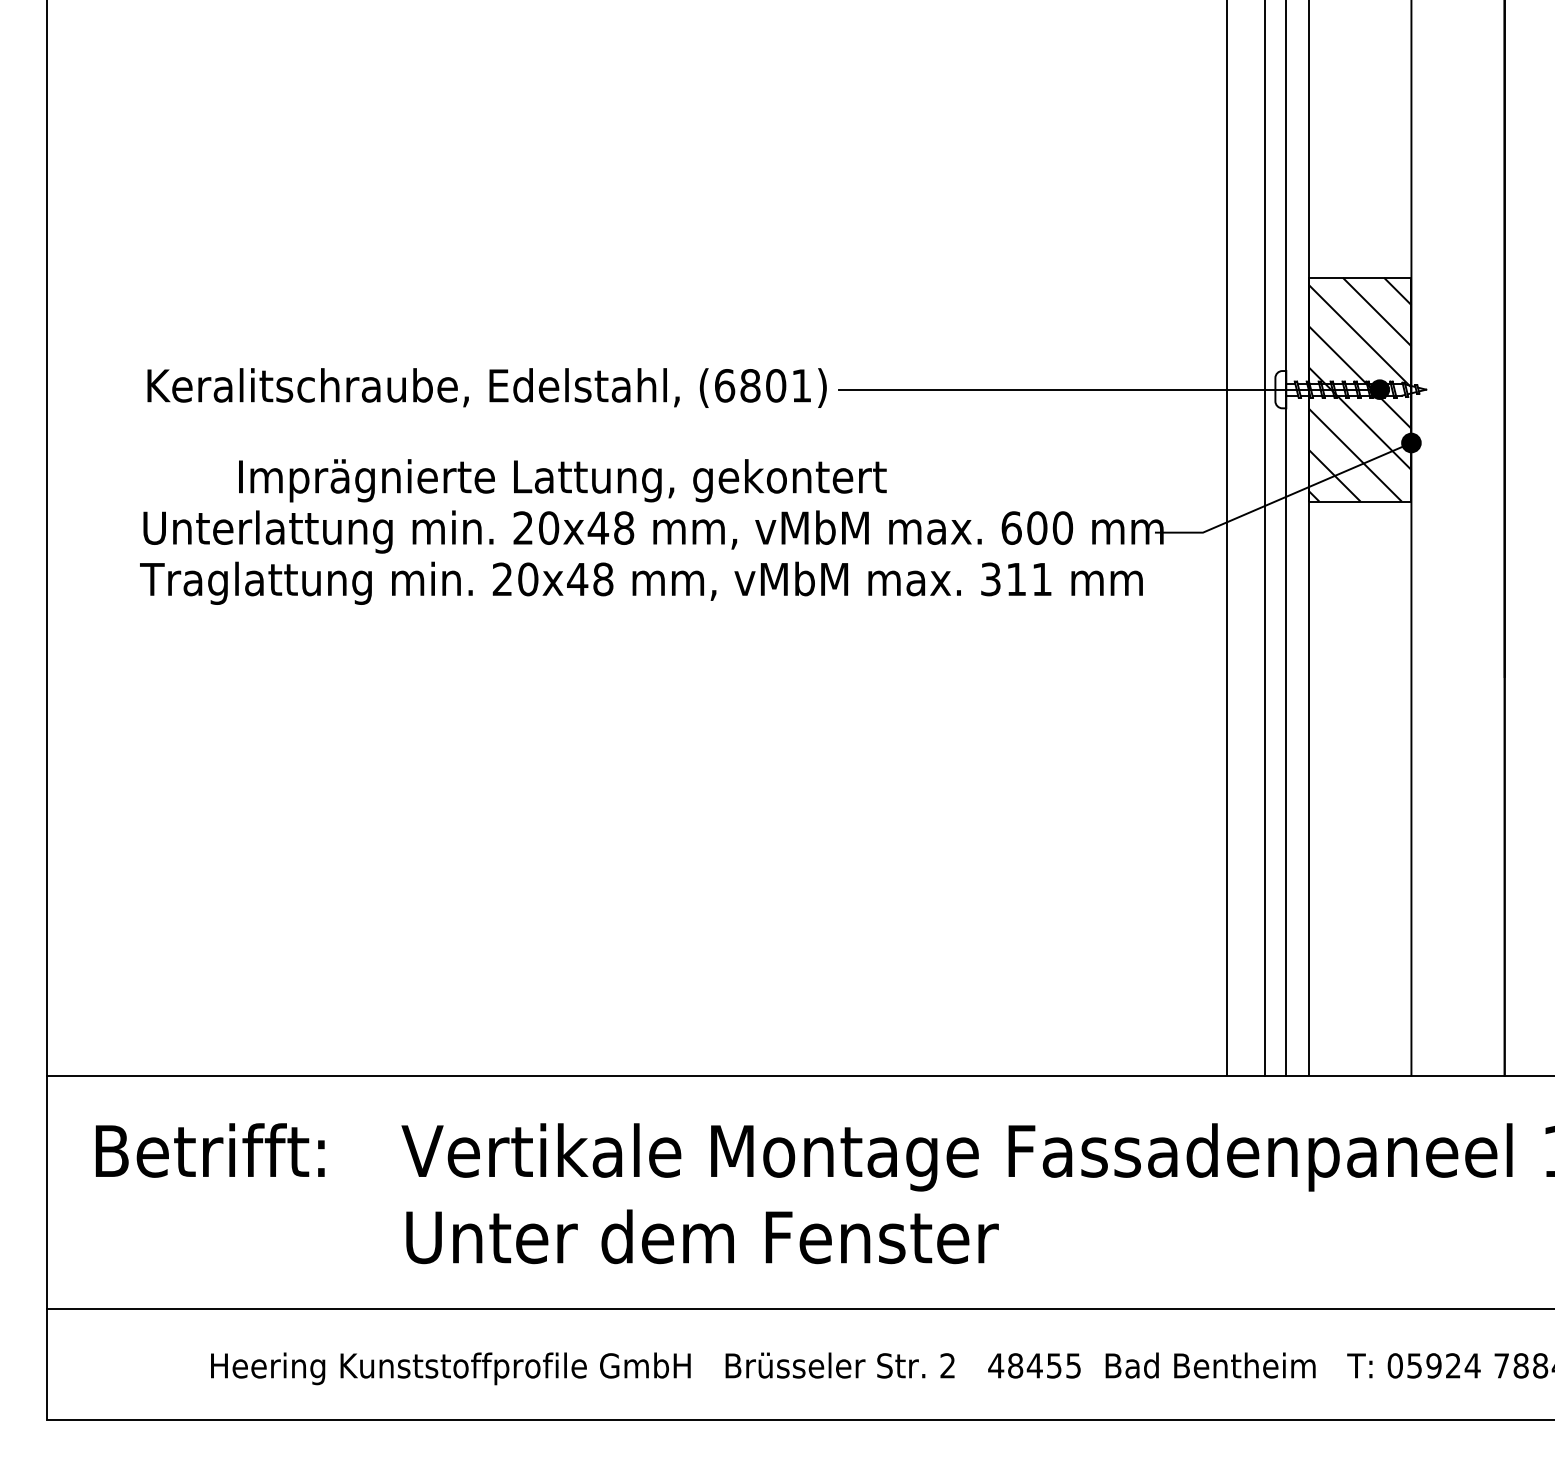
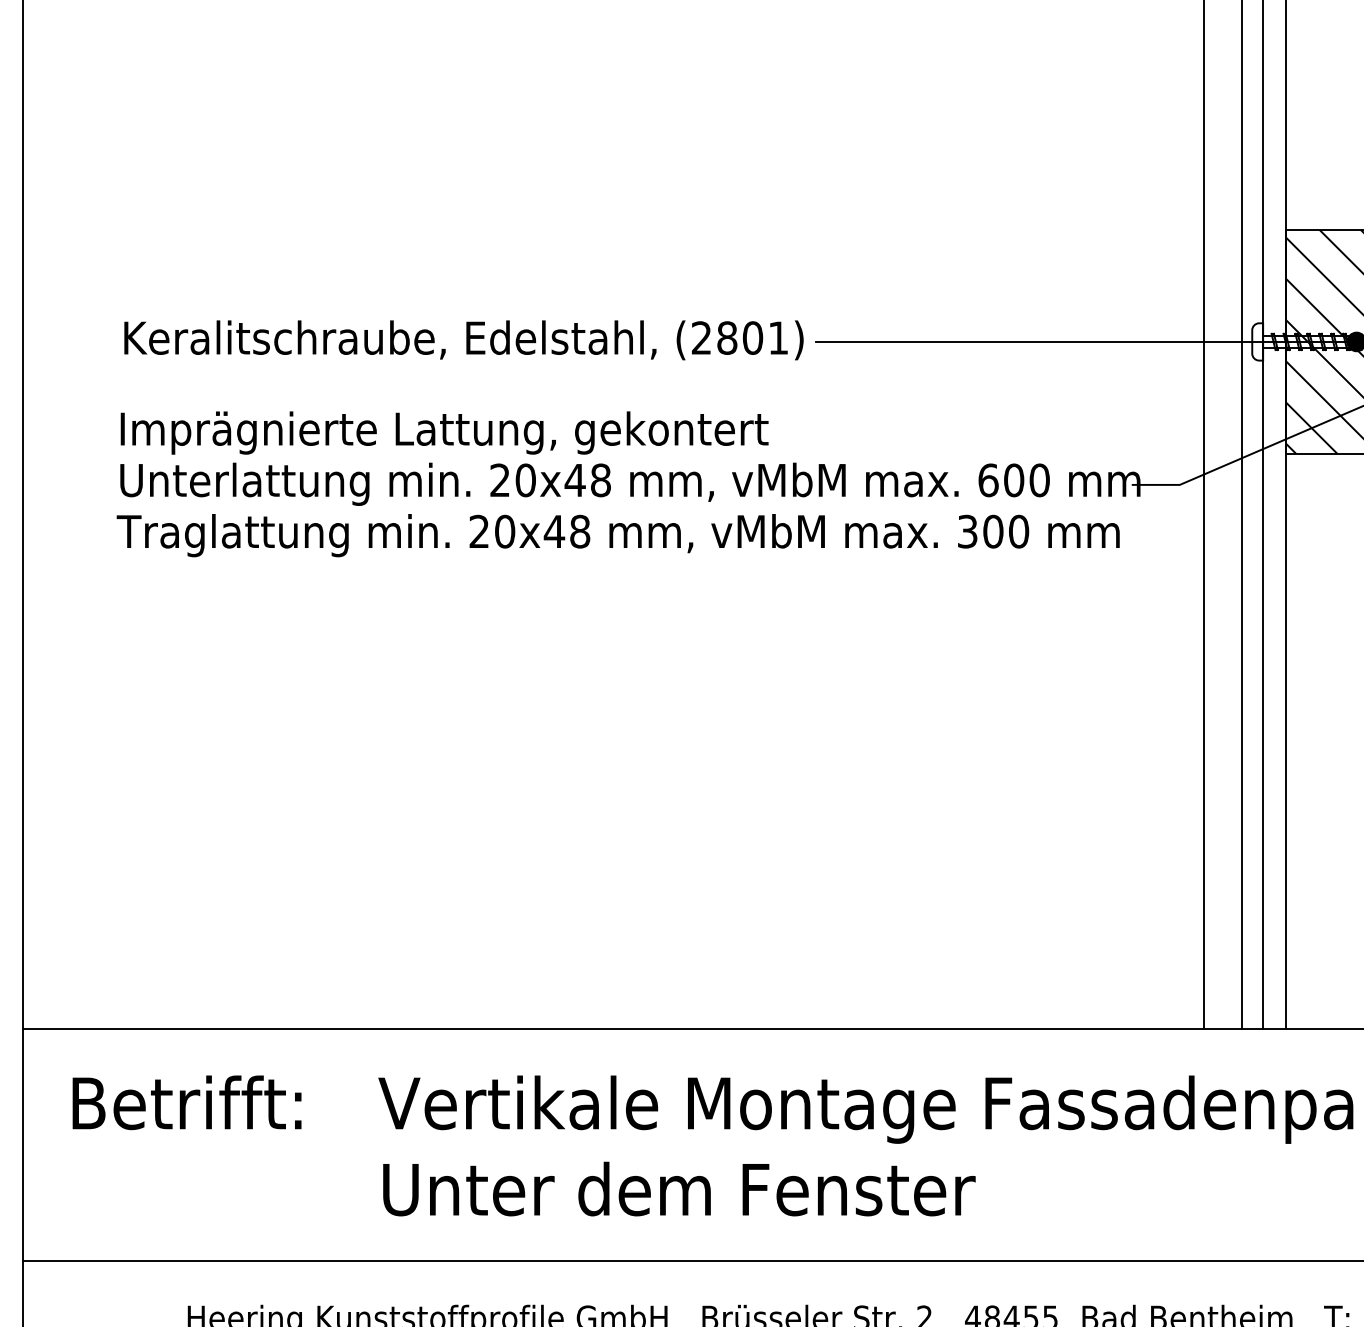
text: (725, 385) -> (702, 337), (6801) -> (2801)
text: (562, 480) -> (444, 432), moved
text: (1029, 579) -> (1006, 531), 311 -> 300

